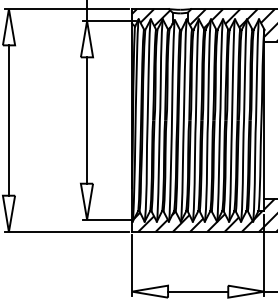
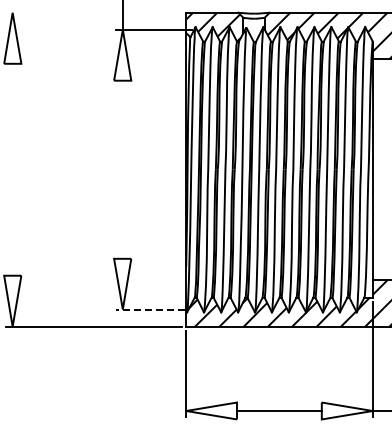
line: (66, 8) -> (93, 12), removed
line: (8, 120) -> (12, 169), removed
line: (86, 120) -> (122, 169), removed
line: (106, 219) -> (150, 309), solid -> dashed

